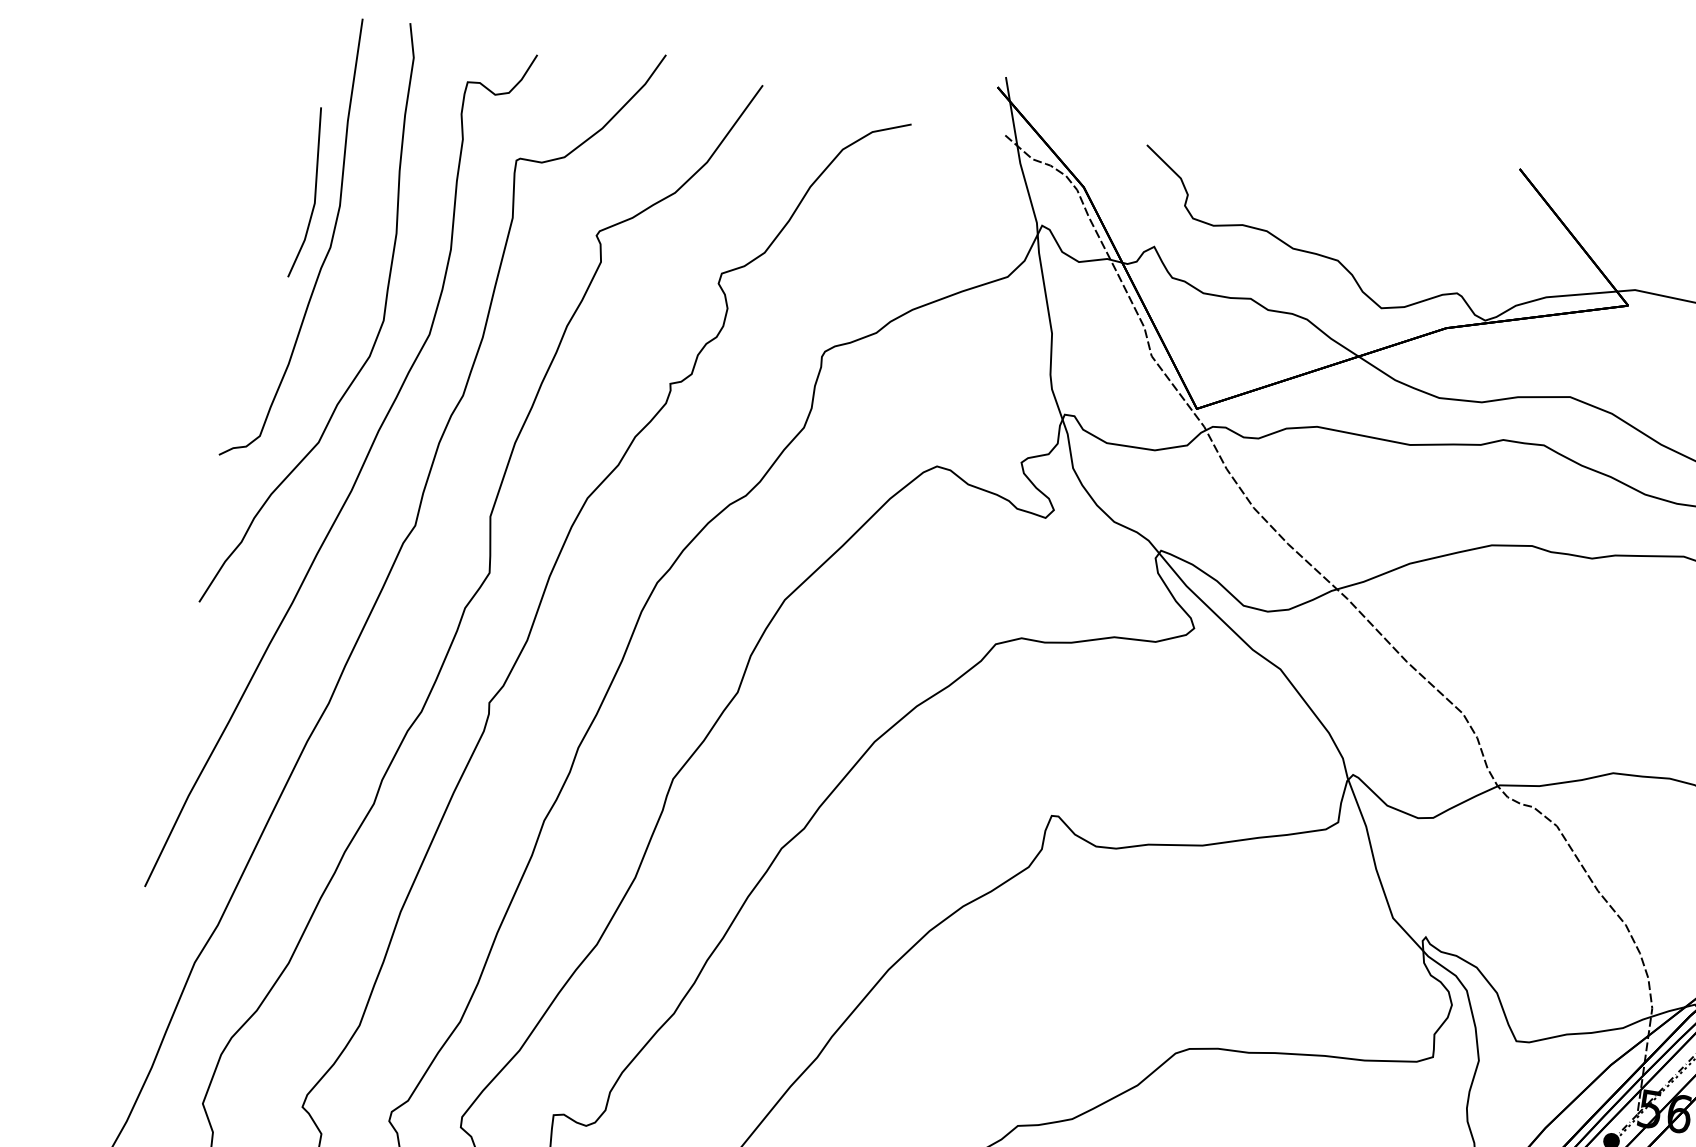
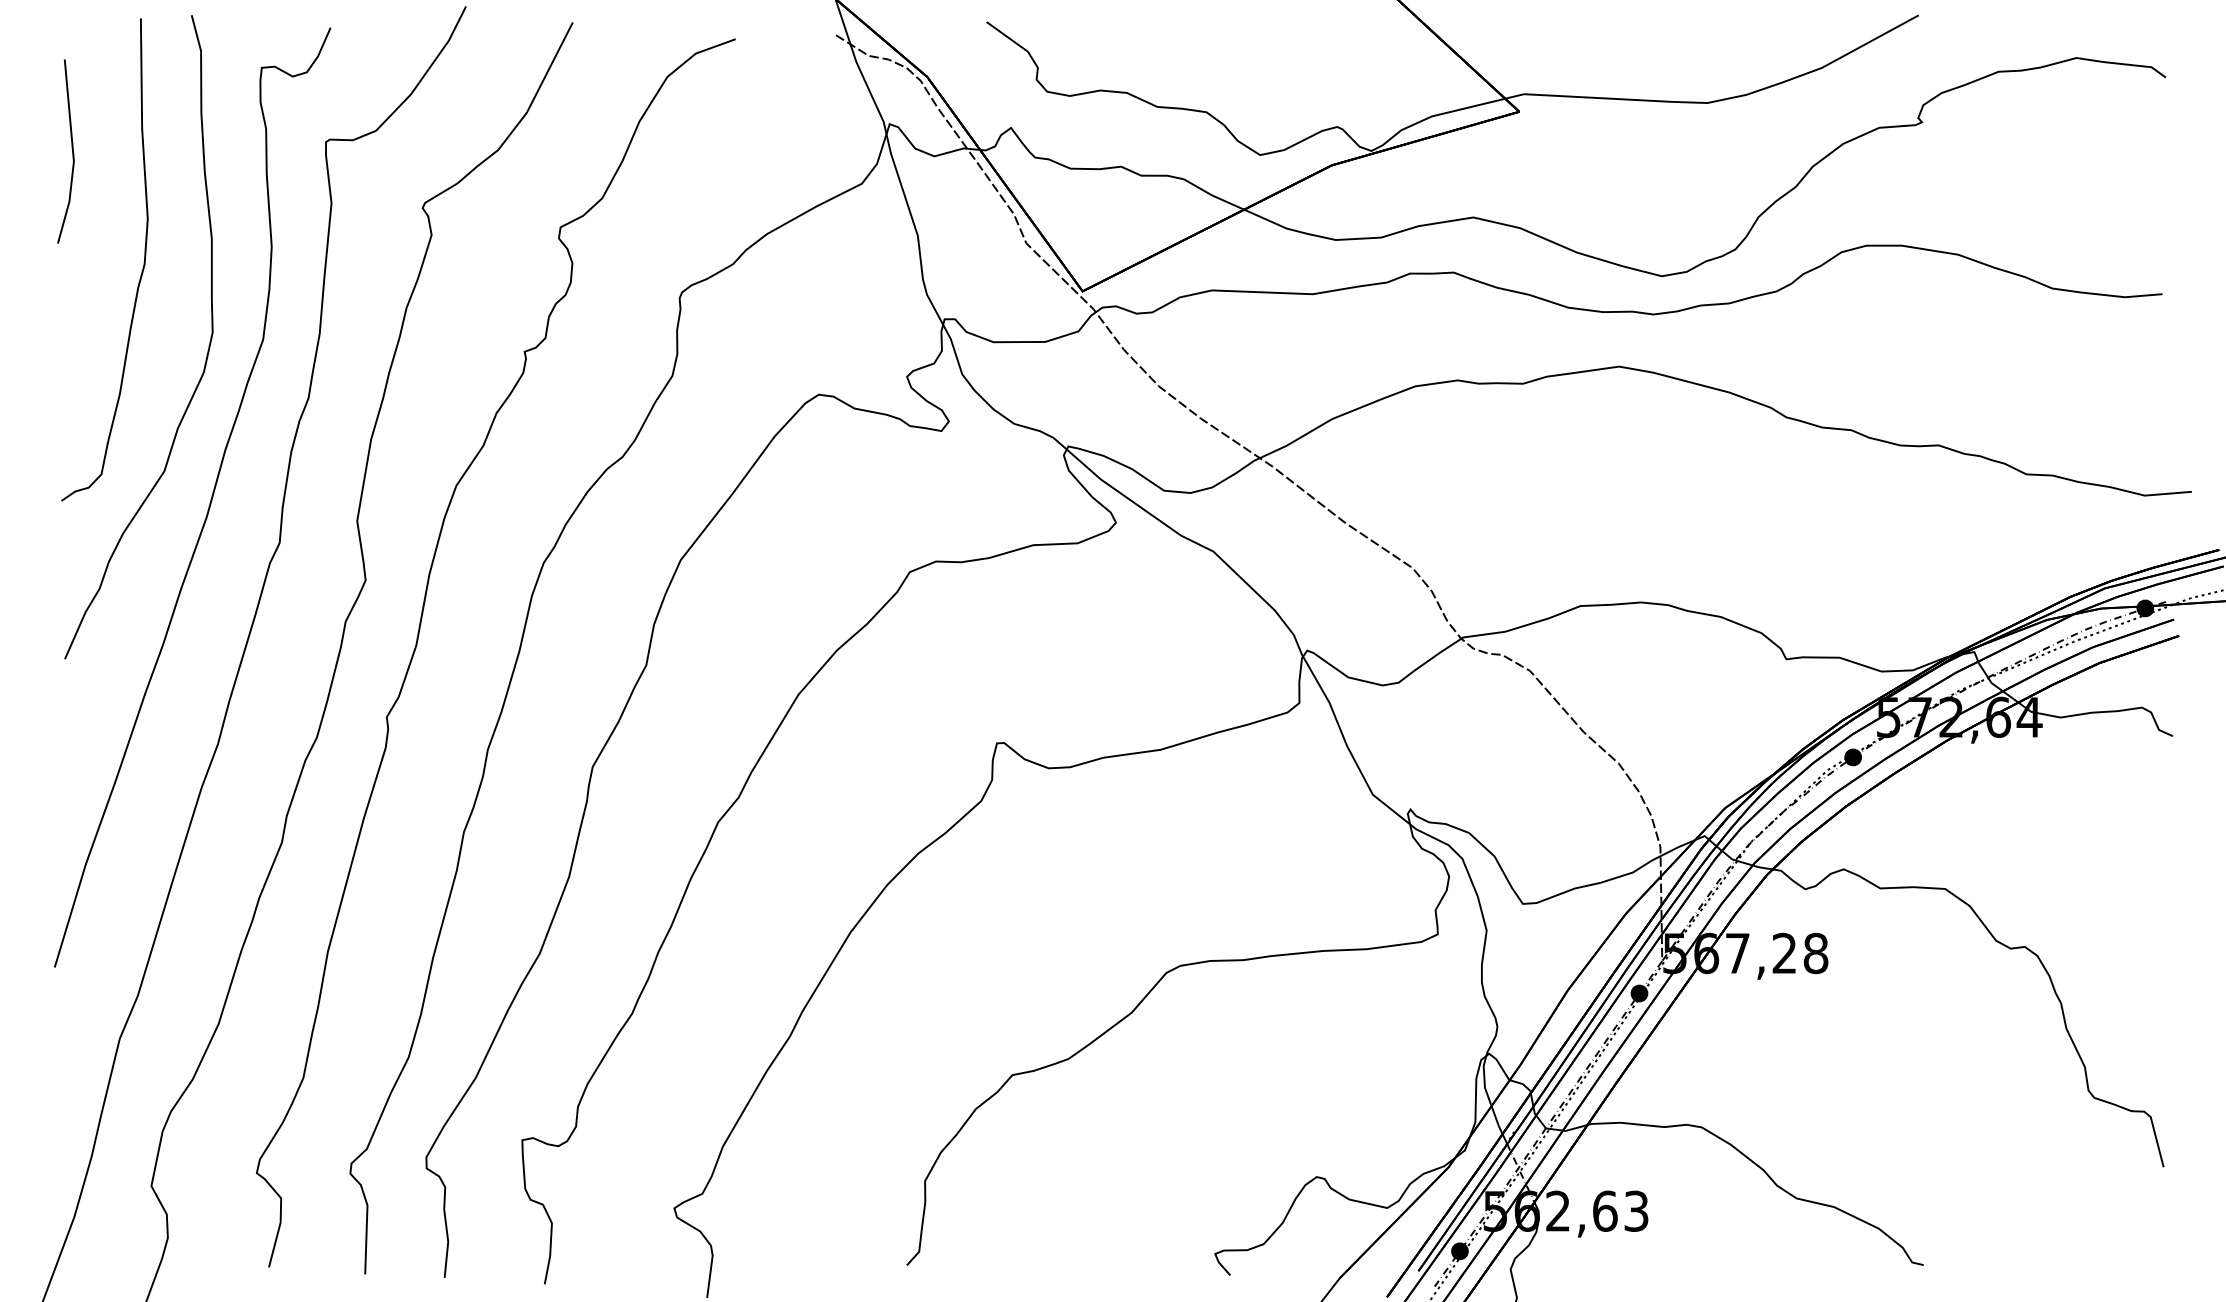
line: (314, 190) -> (71, 148), moved

